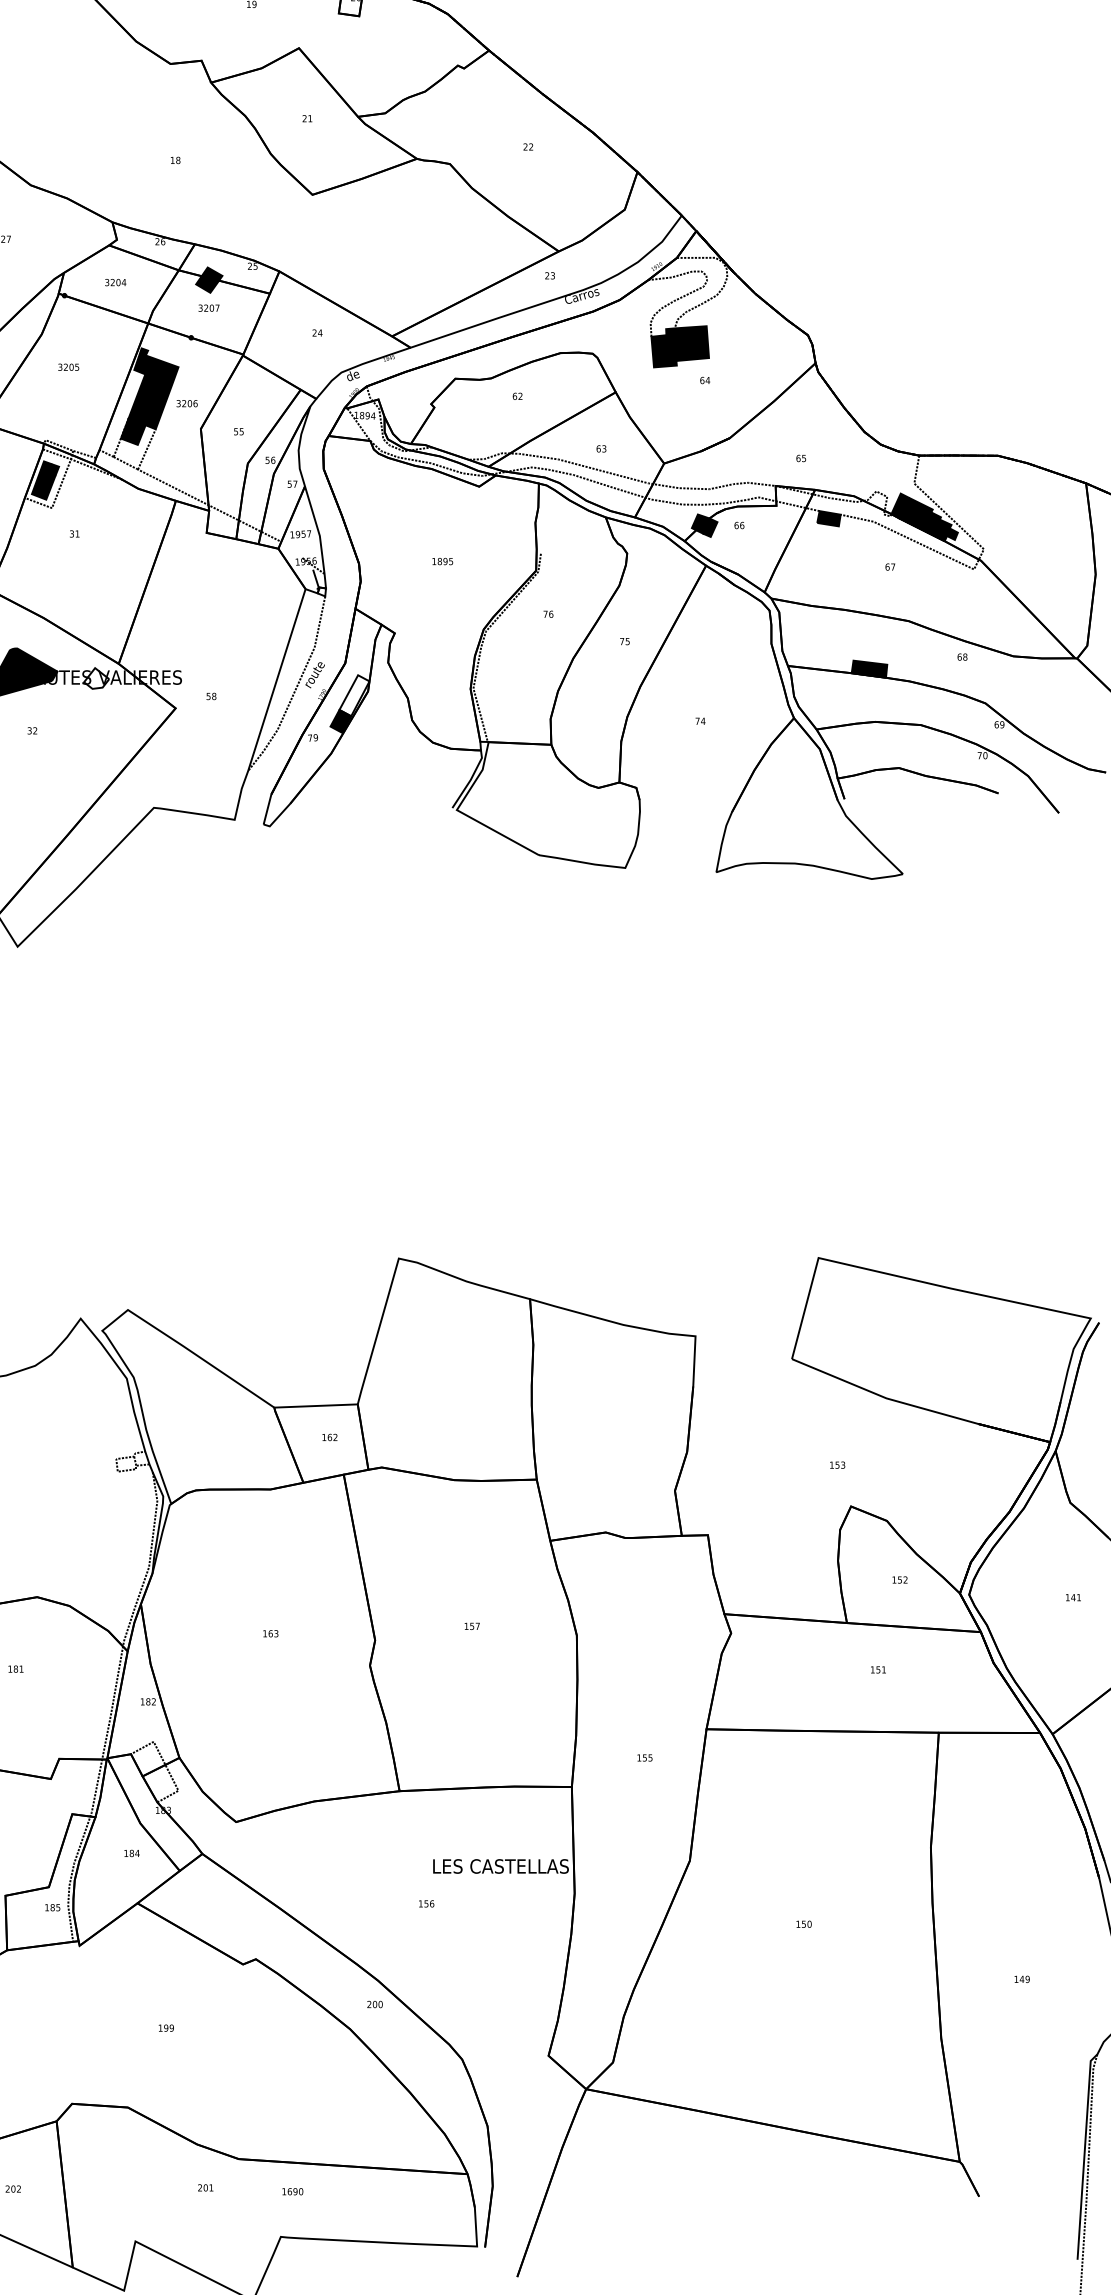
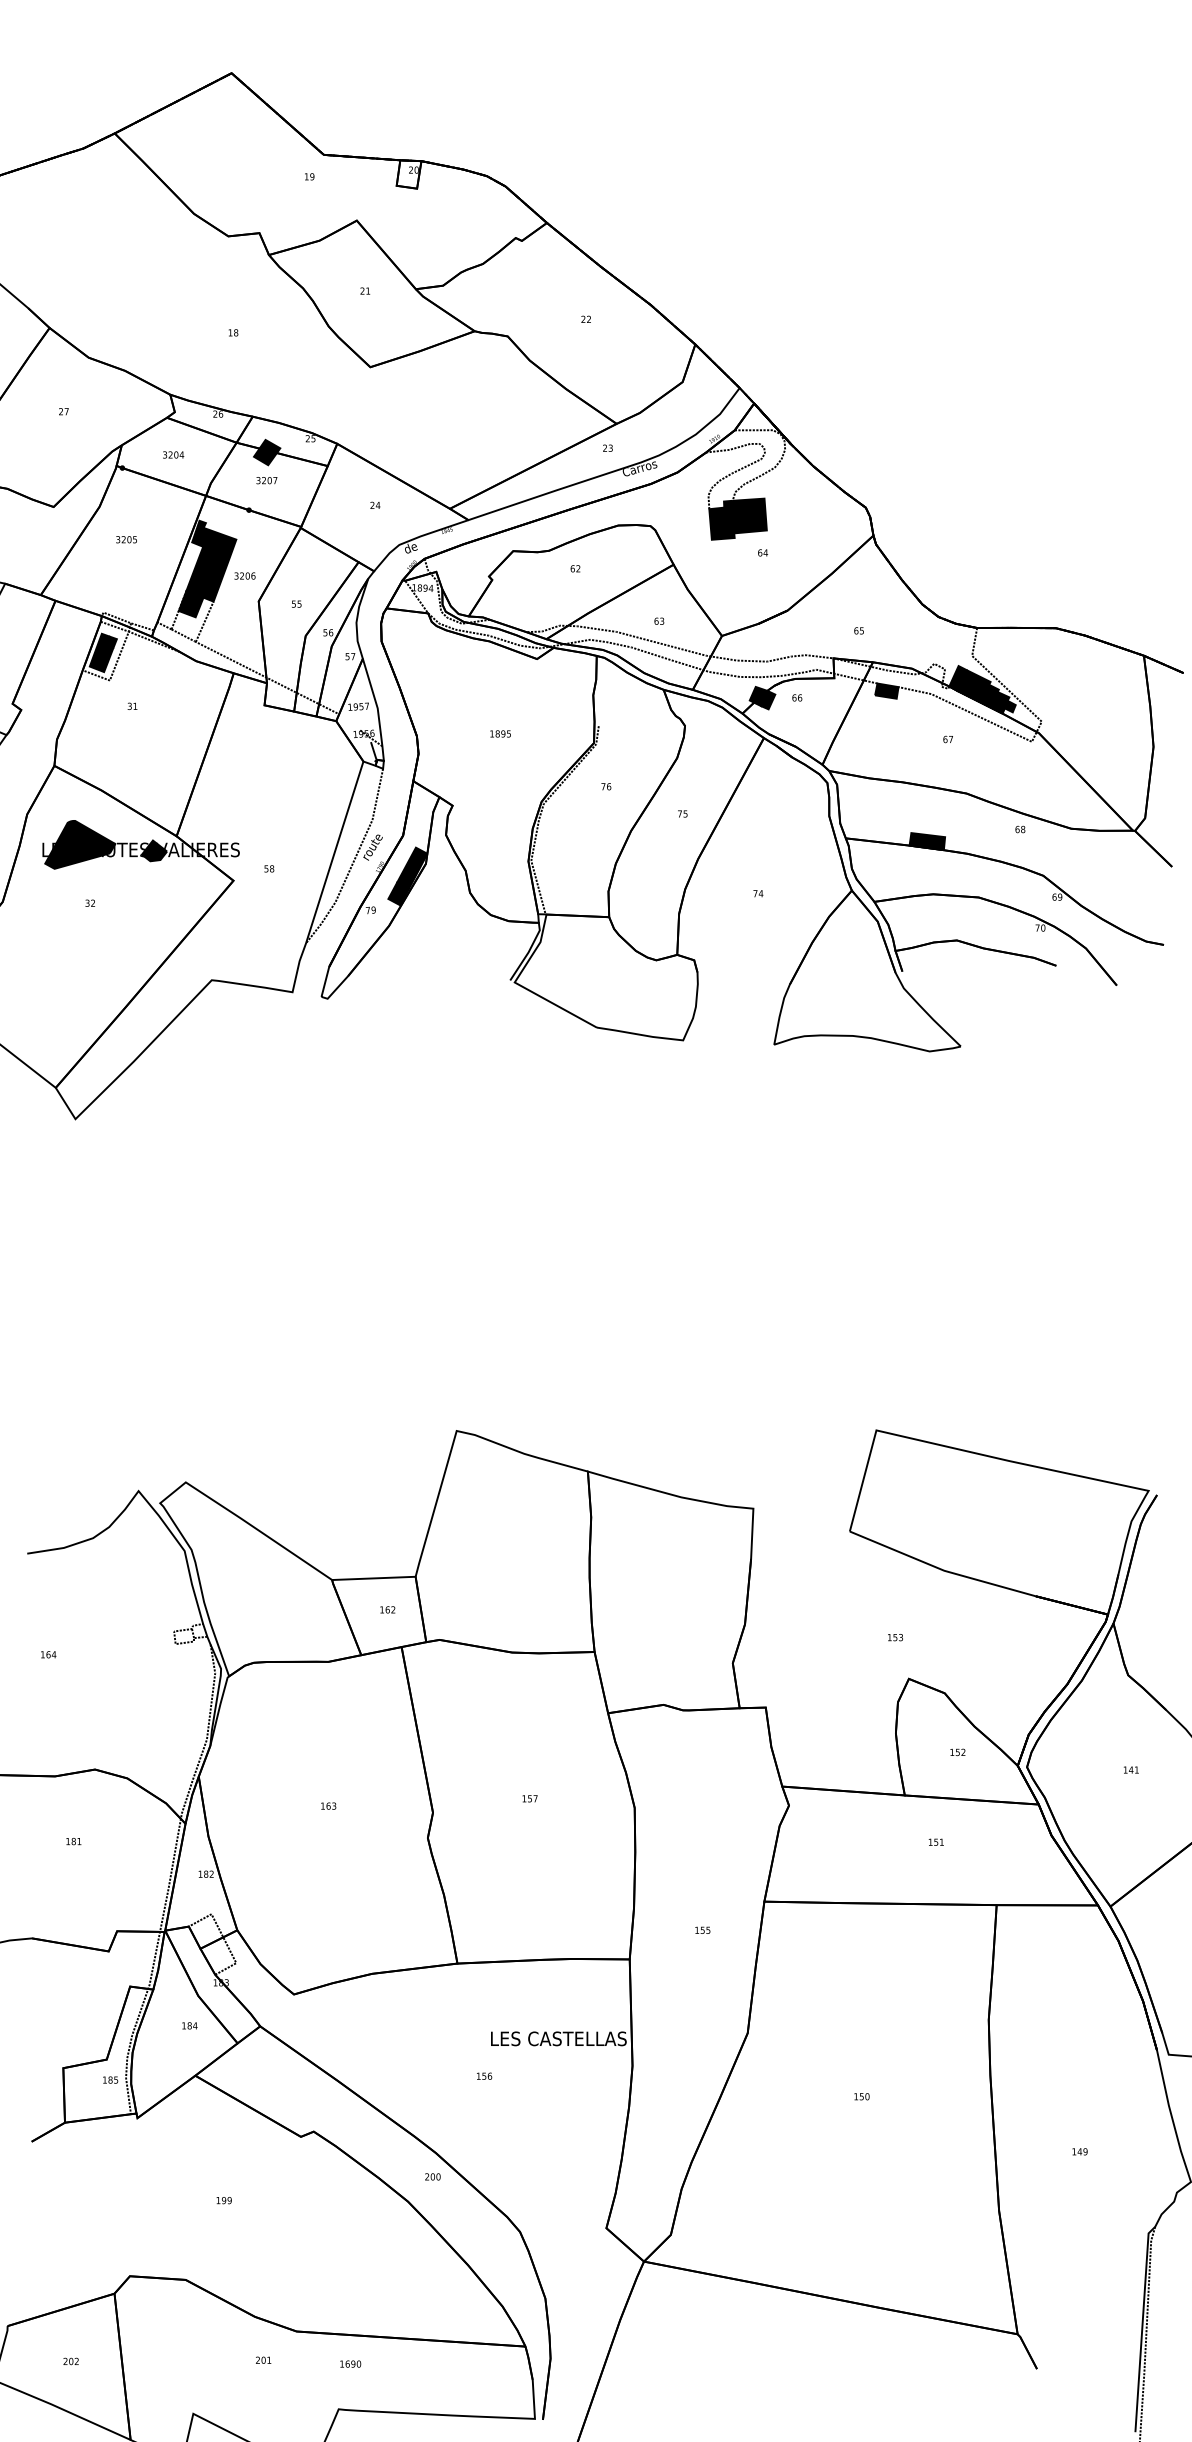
fill: (96, 678) -> (154, 850), added
fill: (354, 695) -> (412, 867), added

